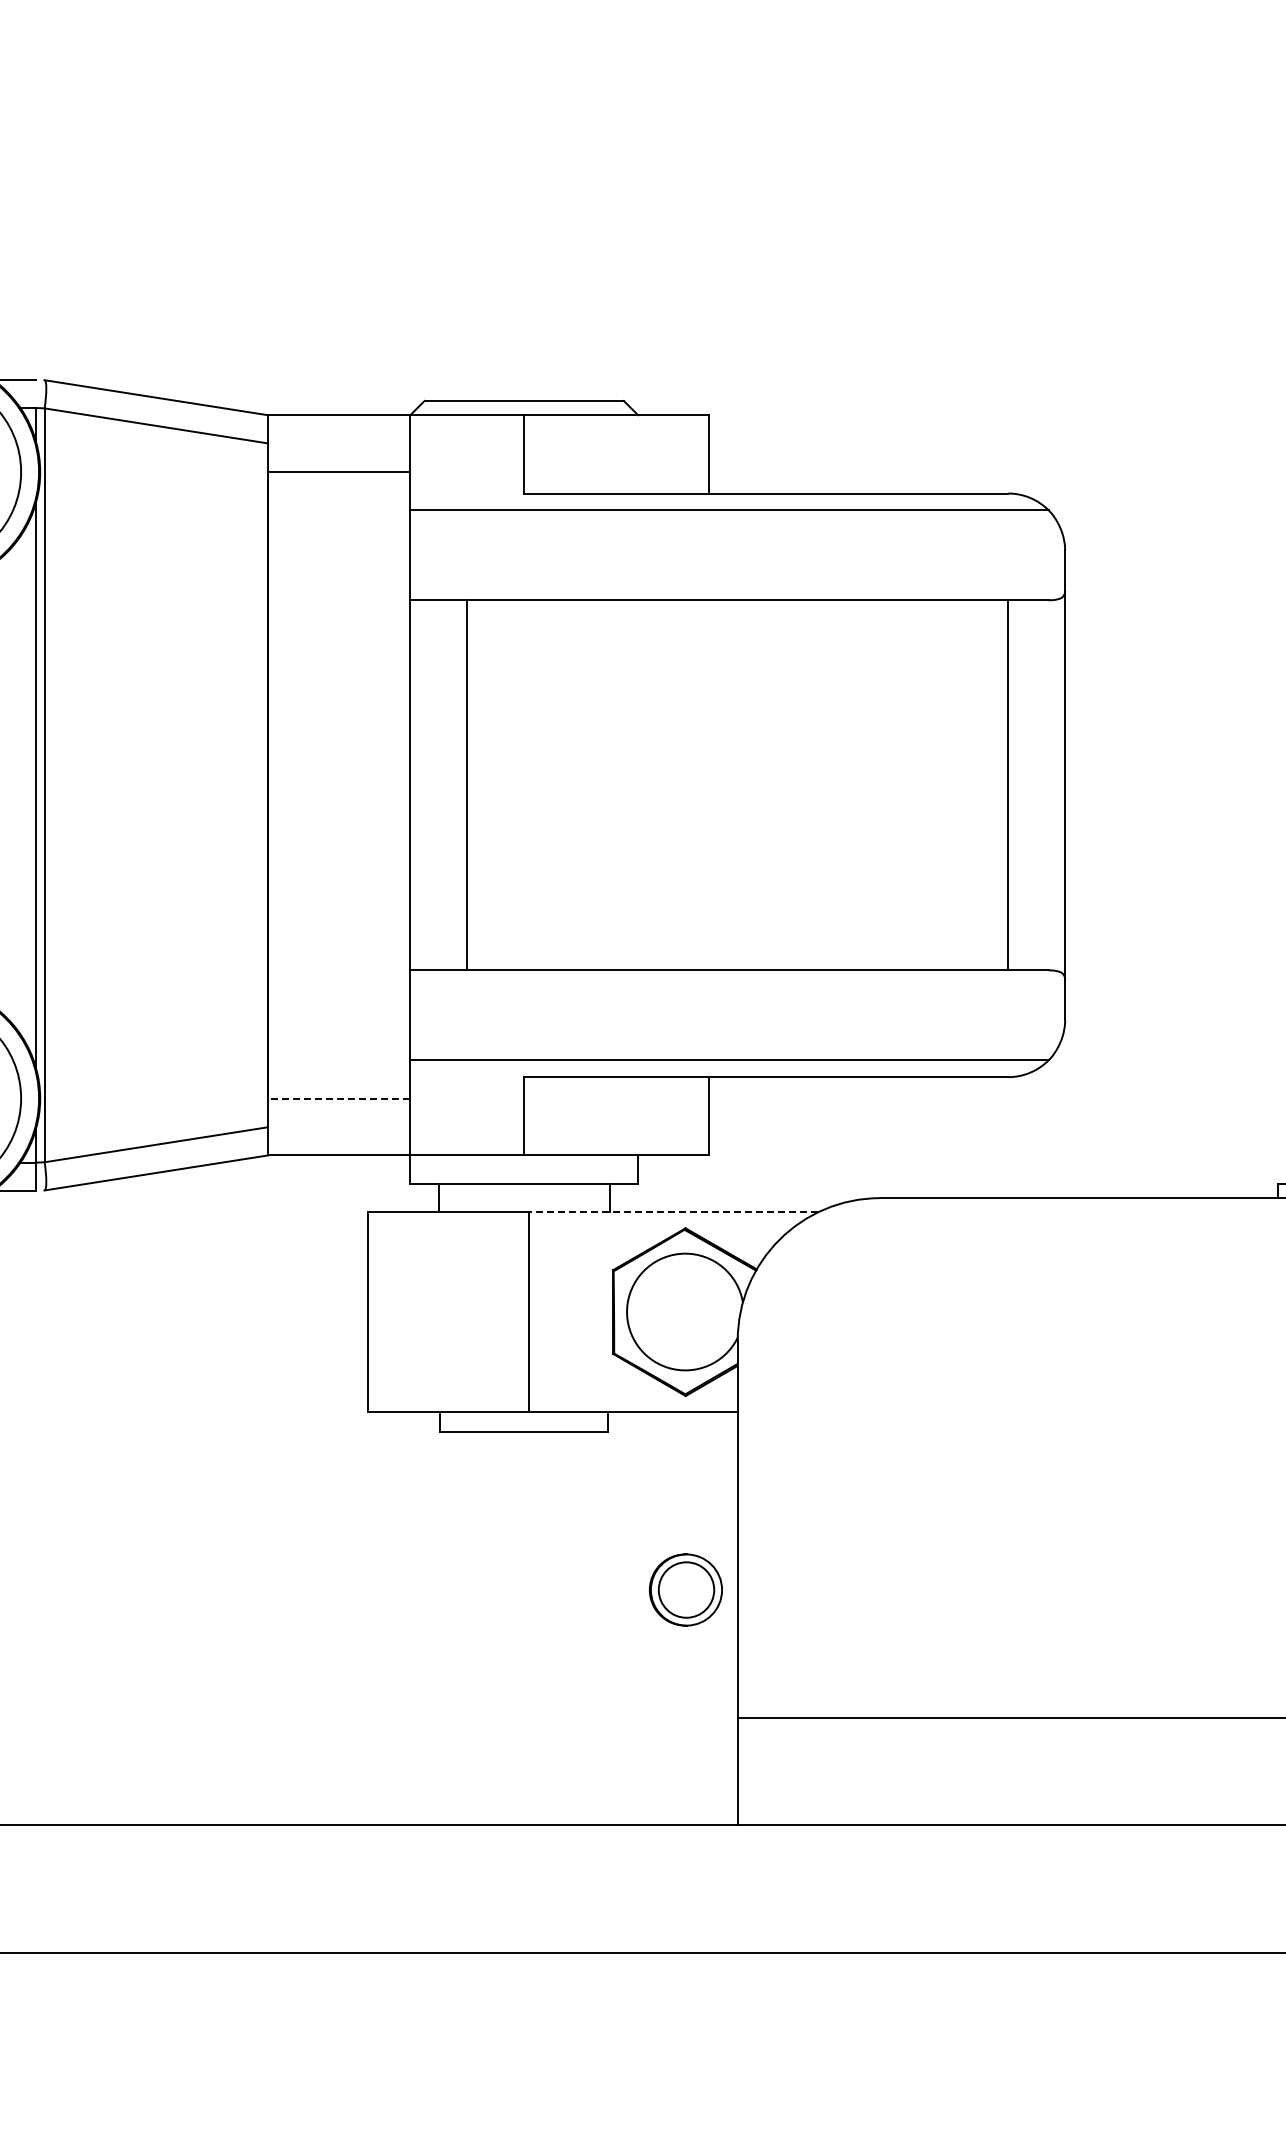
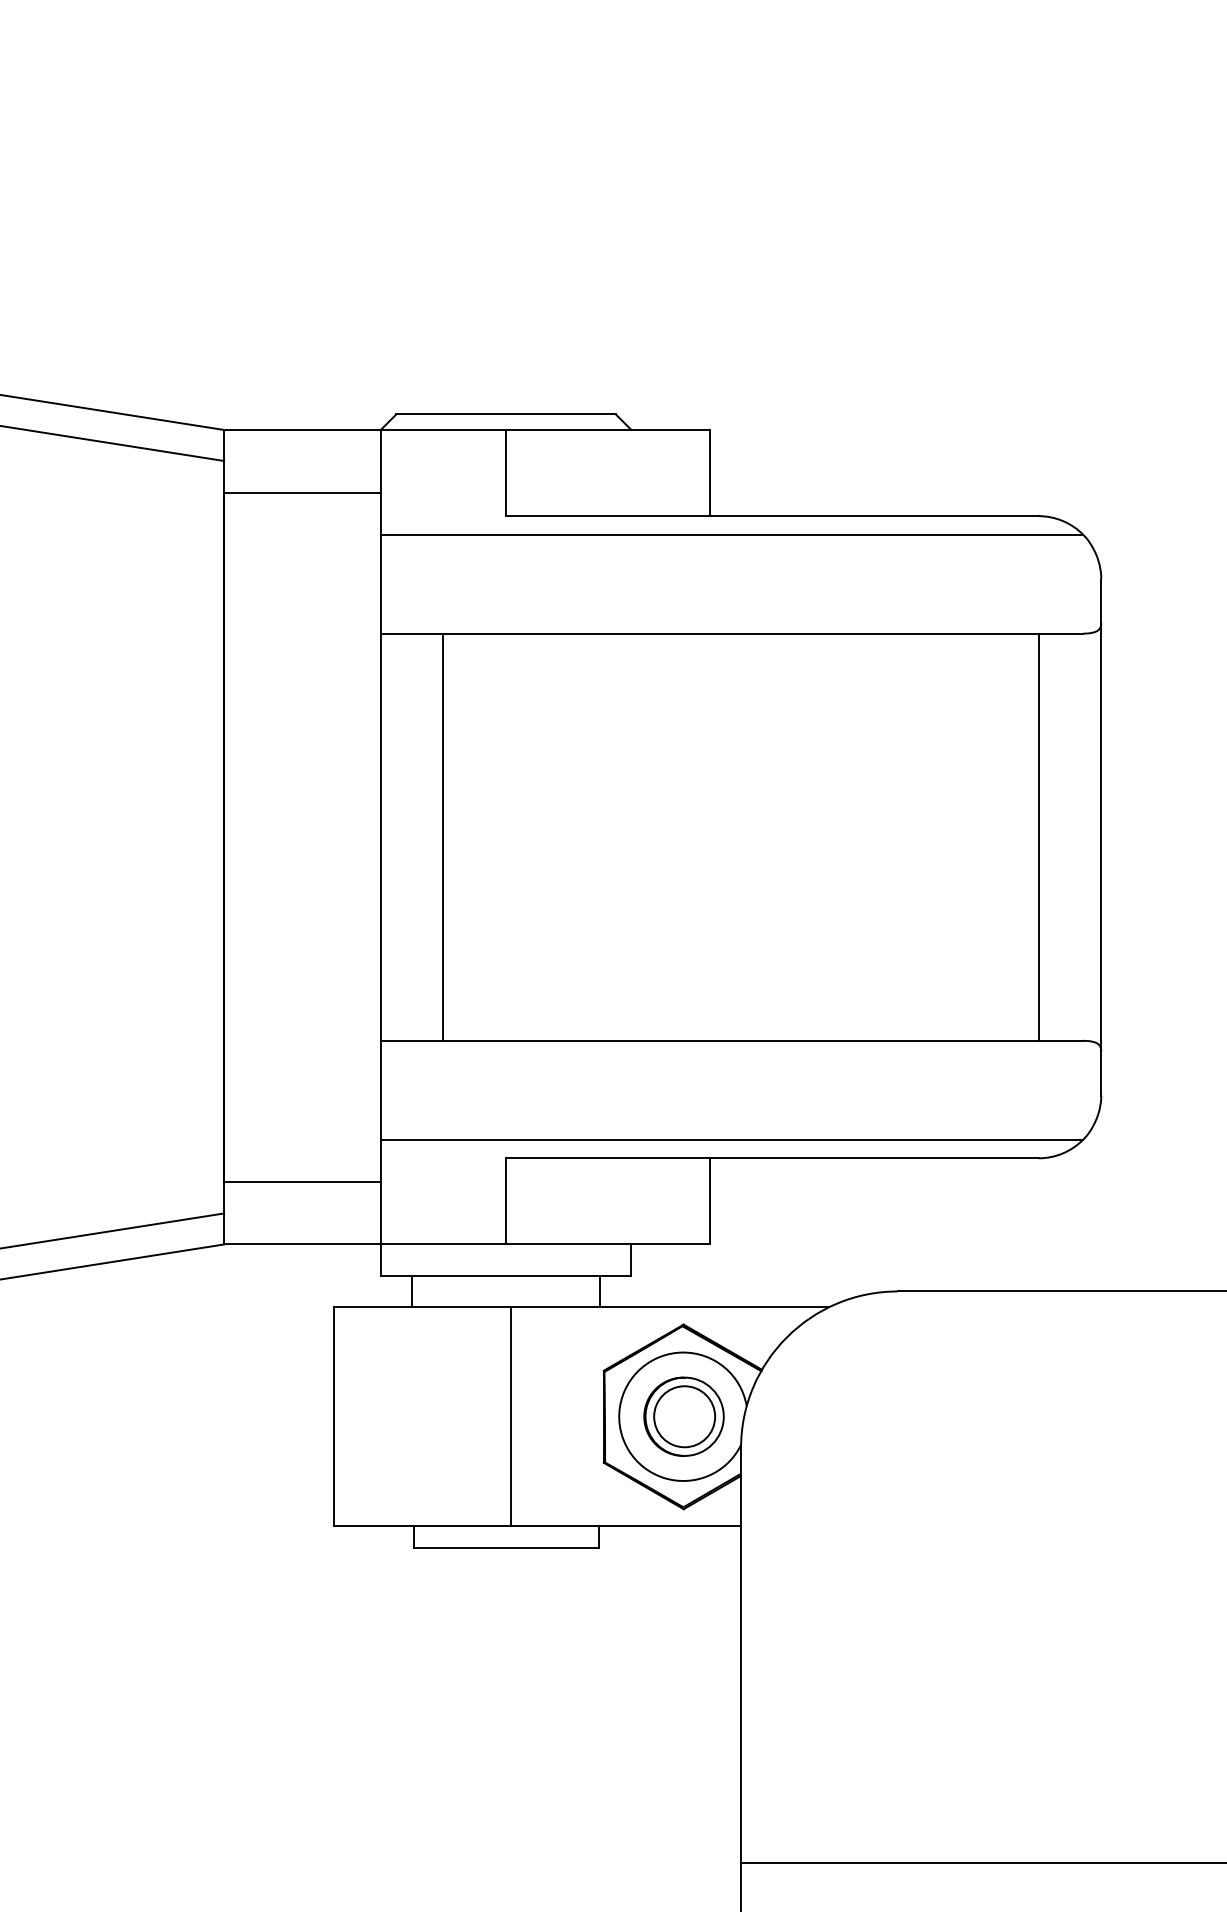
line: (338, 1098) -> (301, 1181), dashed -> solid
line: (673, 1212) -> (670, 1307), dashed -> solid
part: (685, 1589) -> (683, 1416), moved

